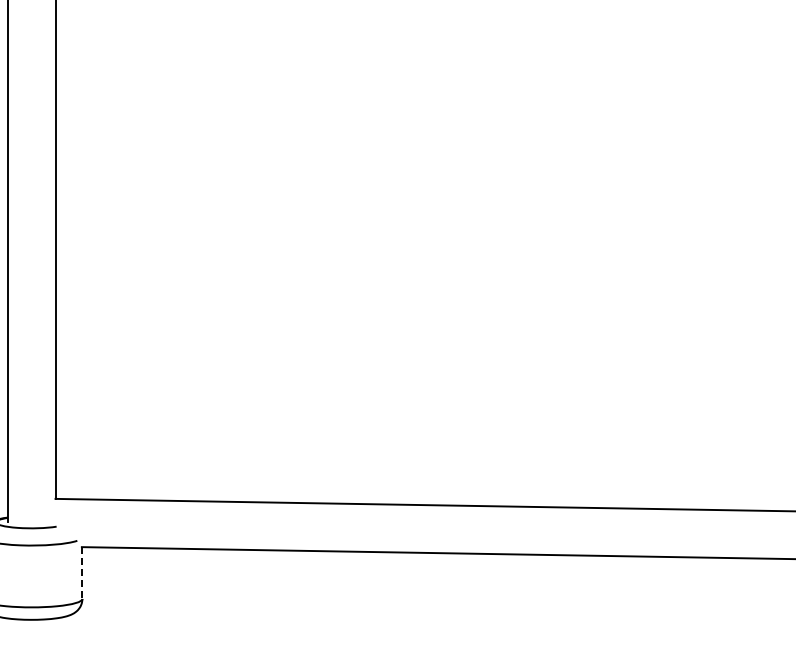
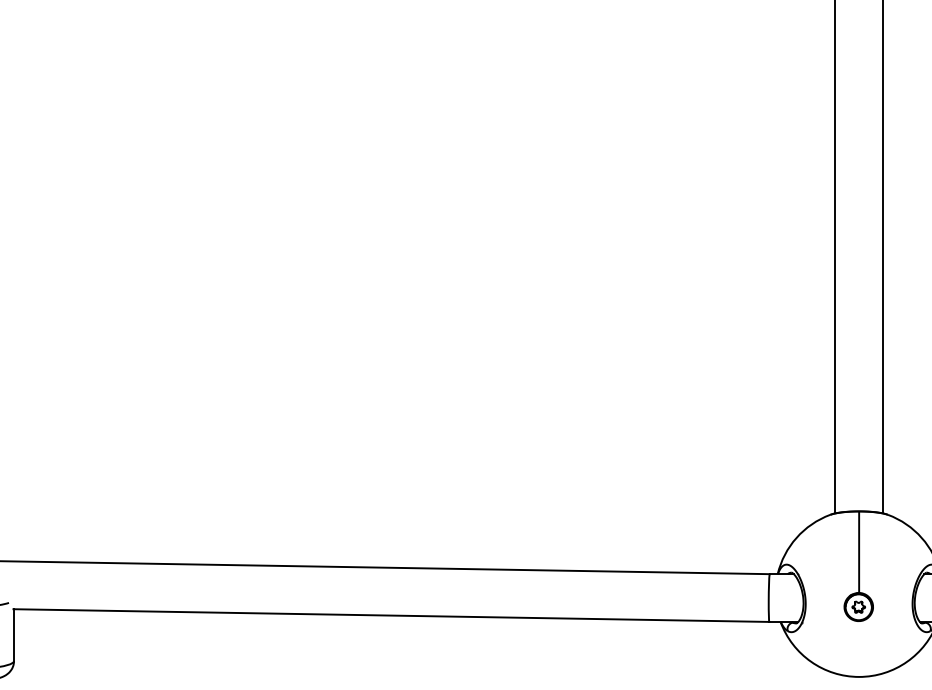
line: (82, 573) -> (14, 635), dashed -> solid

